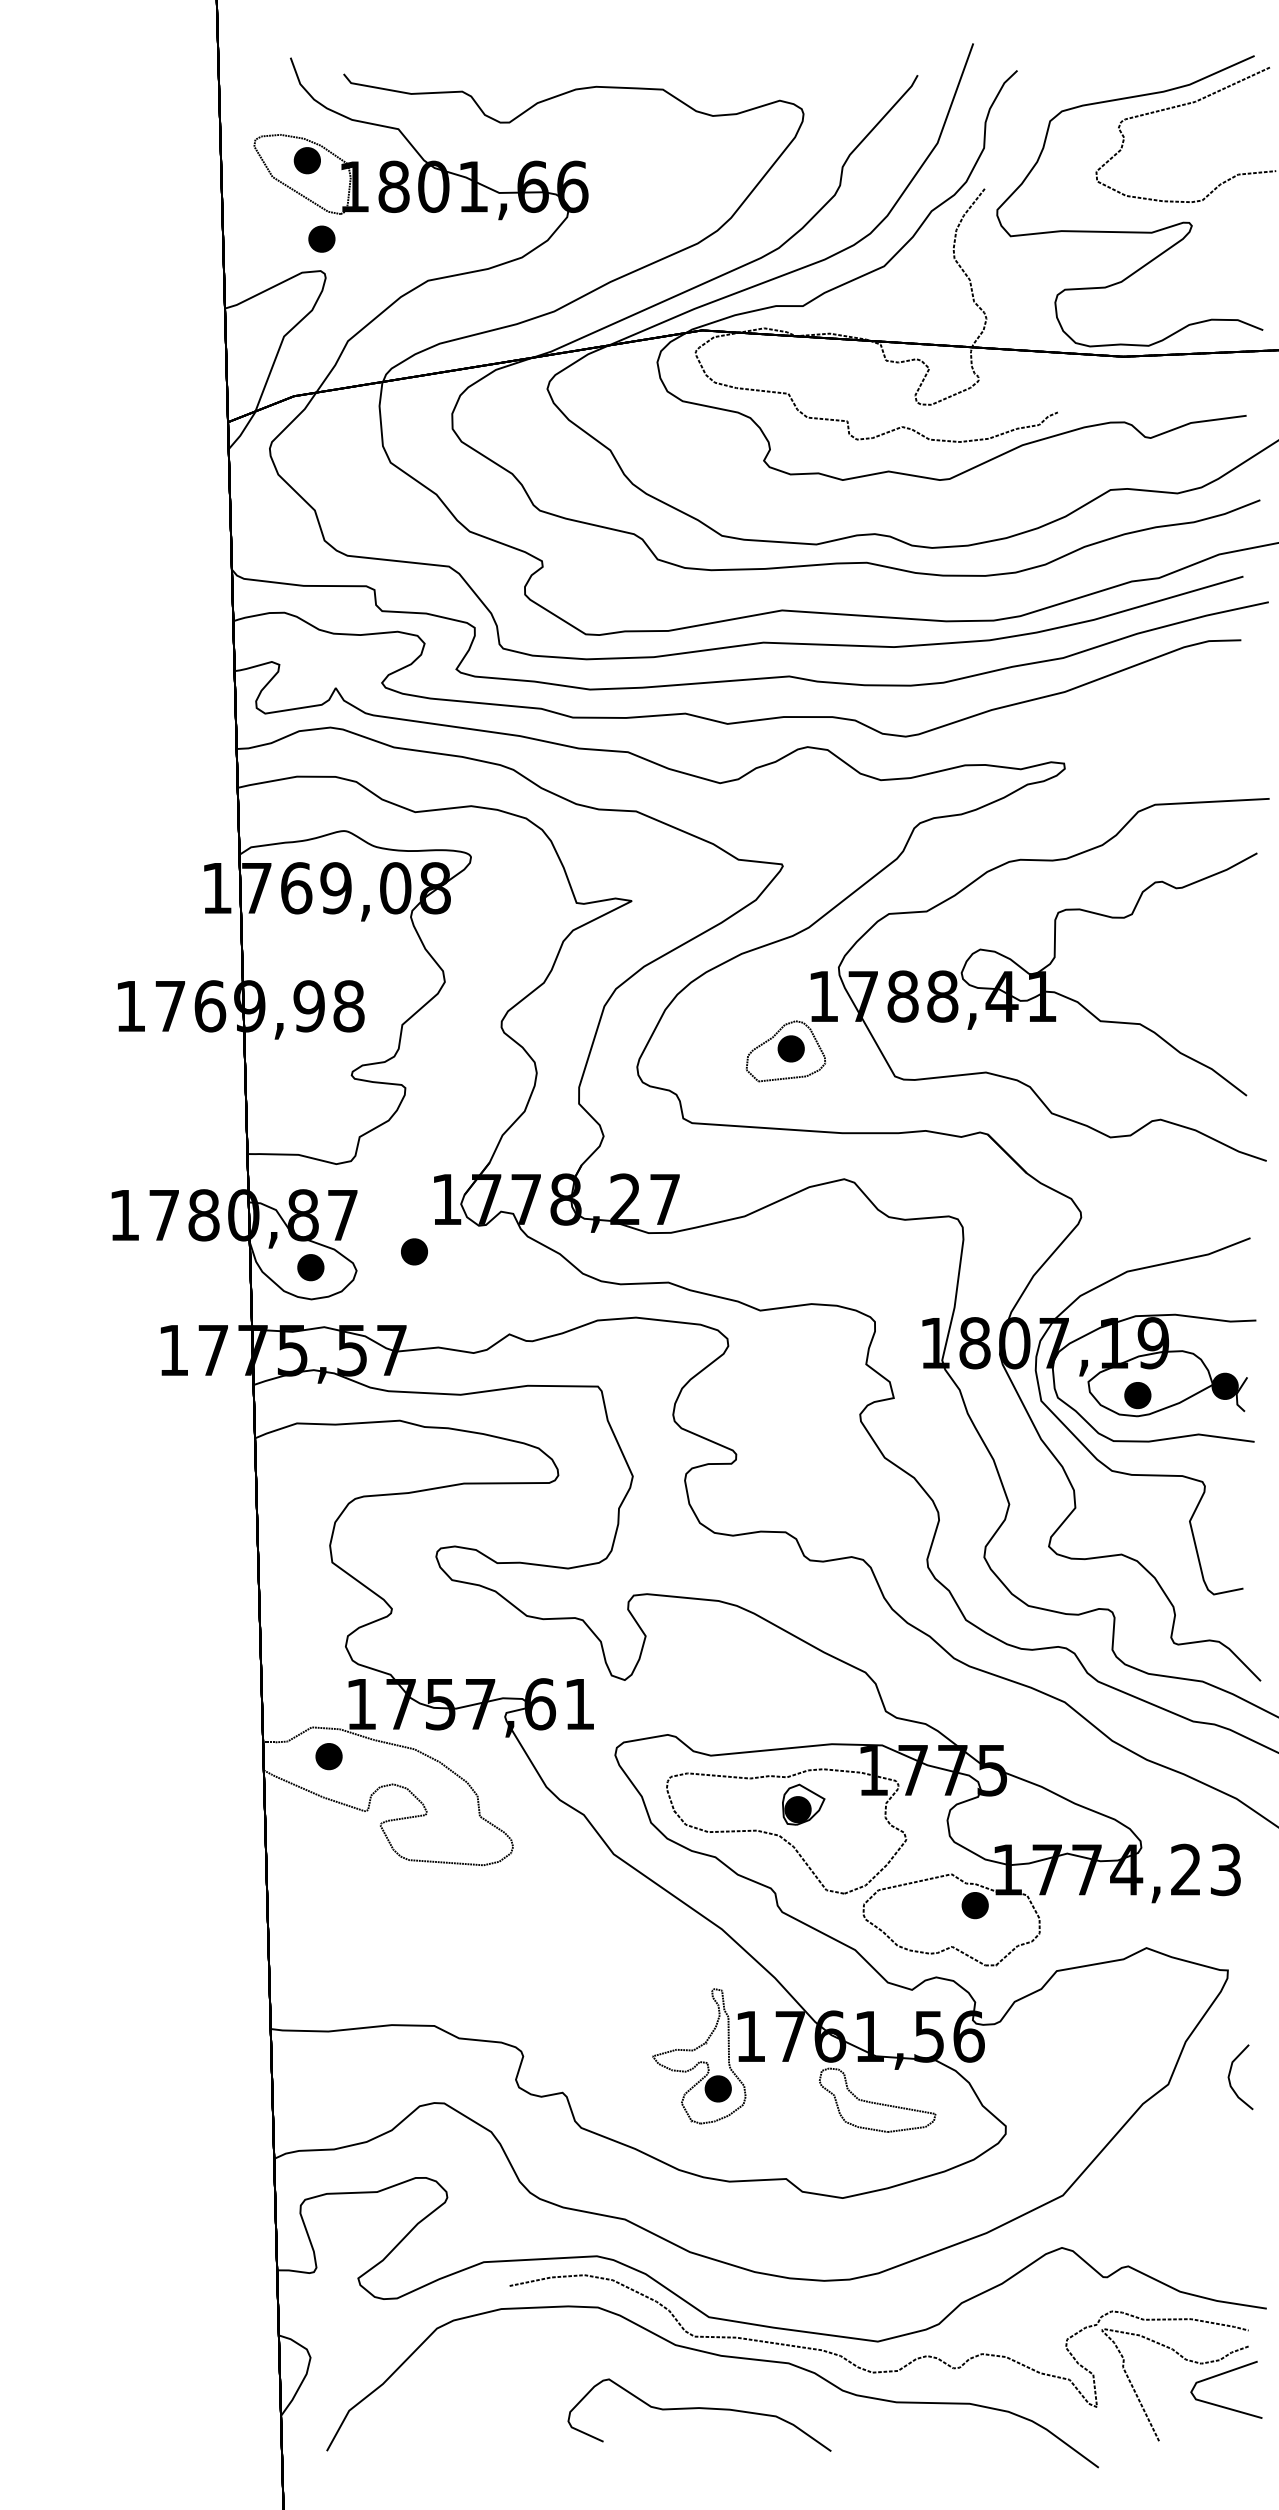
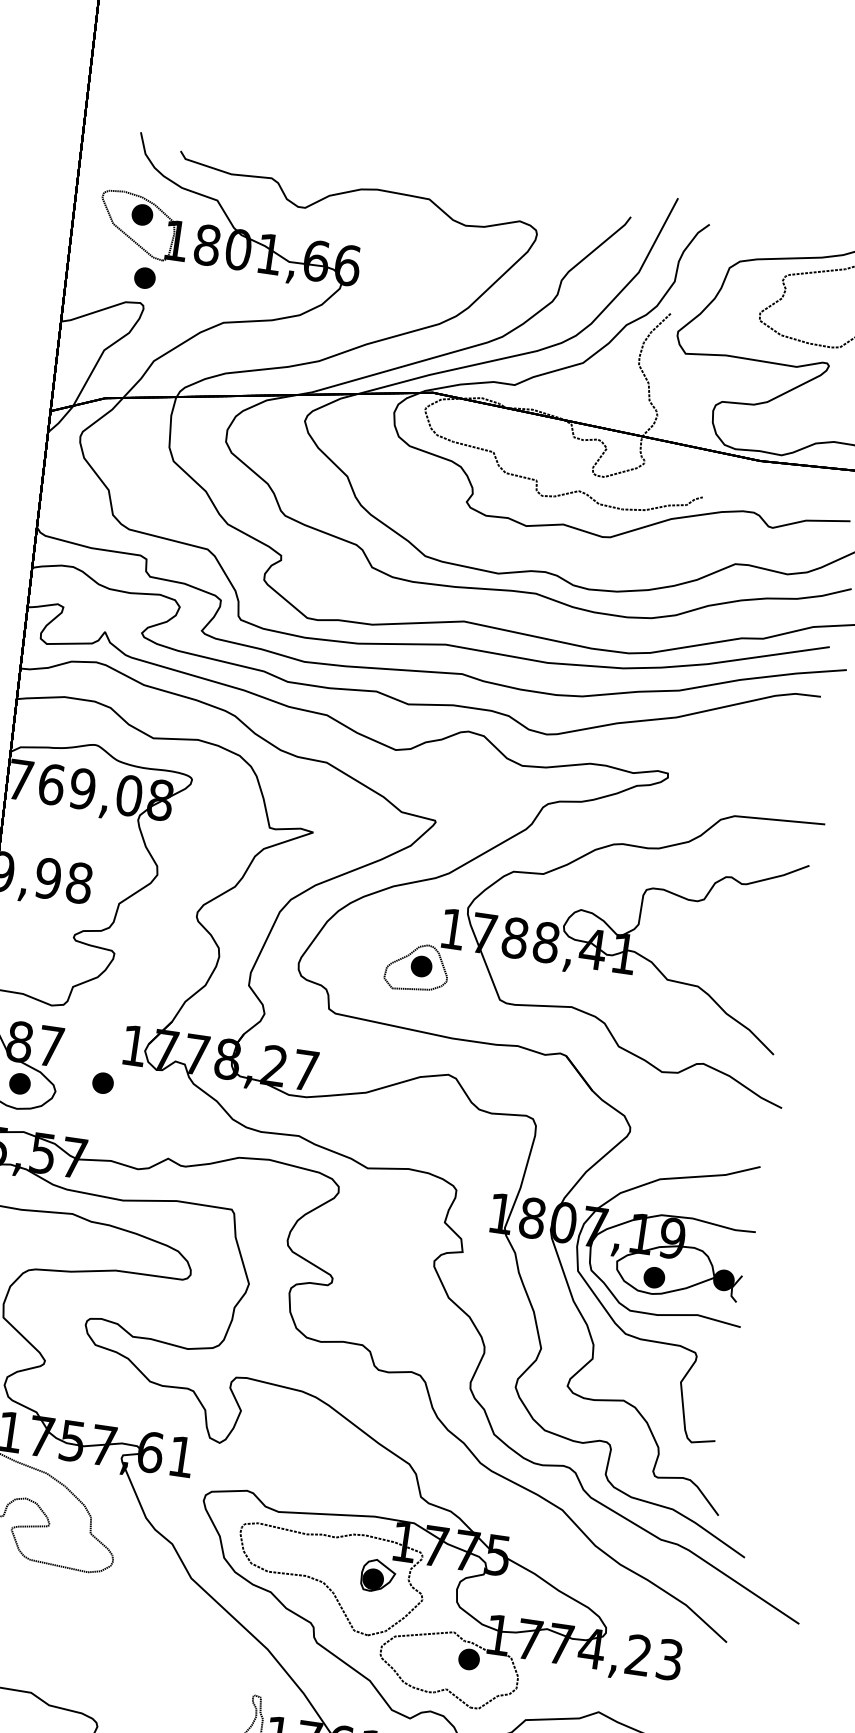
part: (803, 1804) -> (378, 1575), moved

